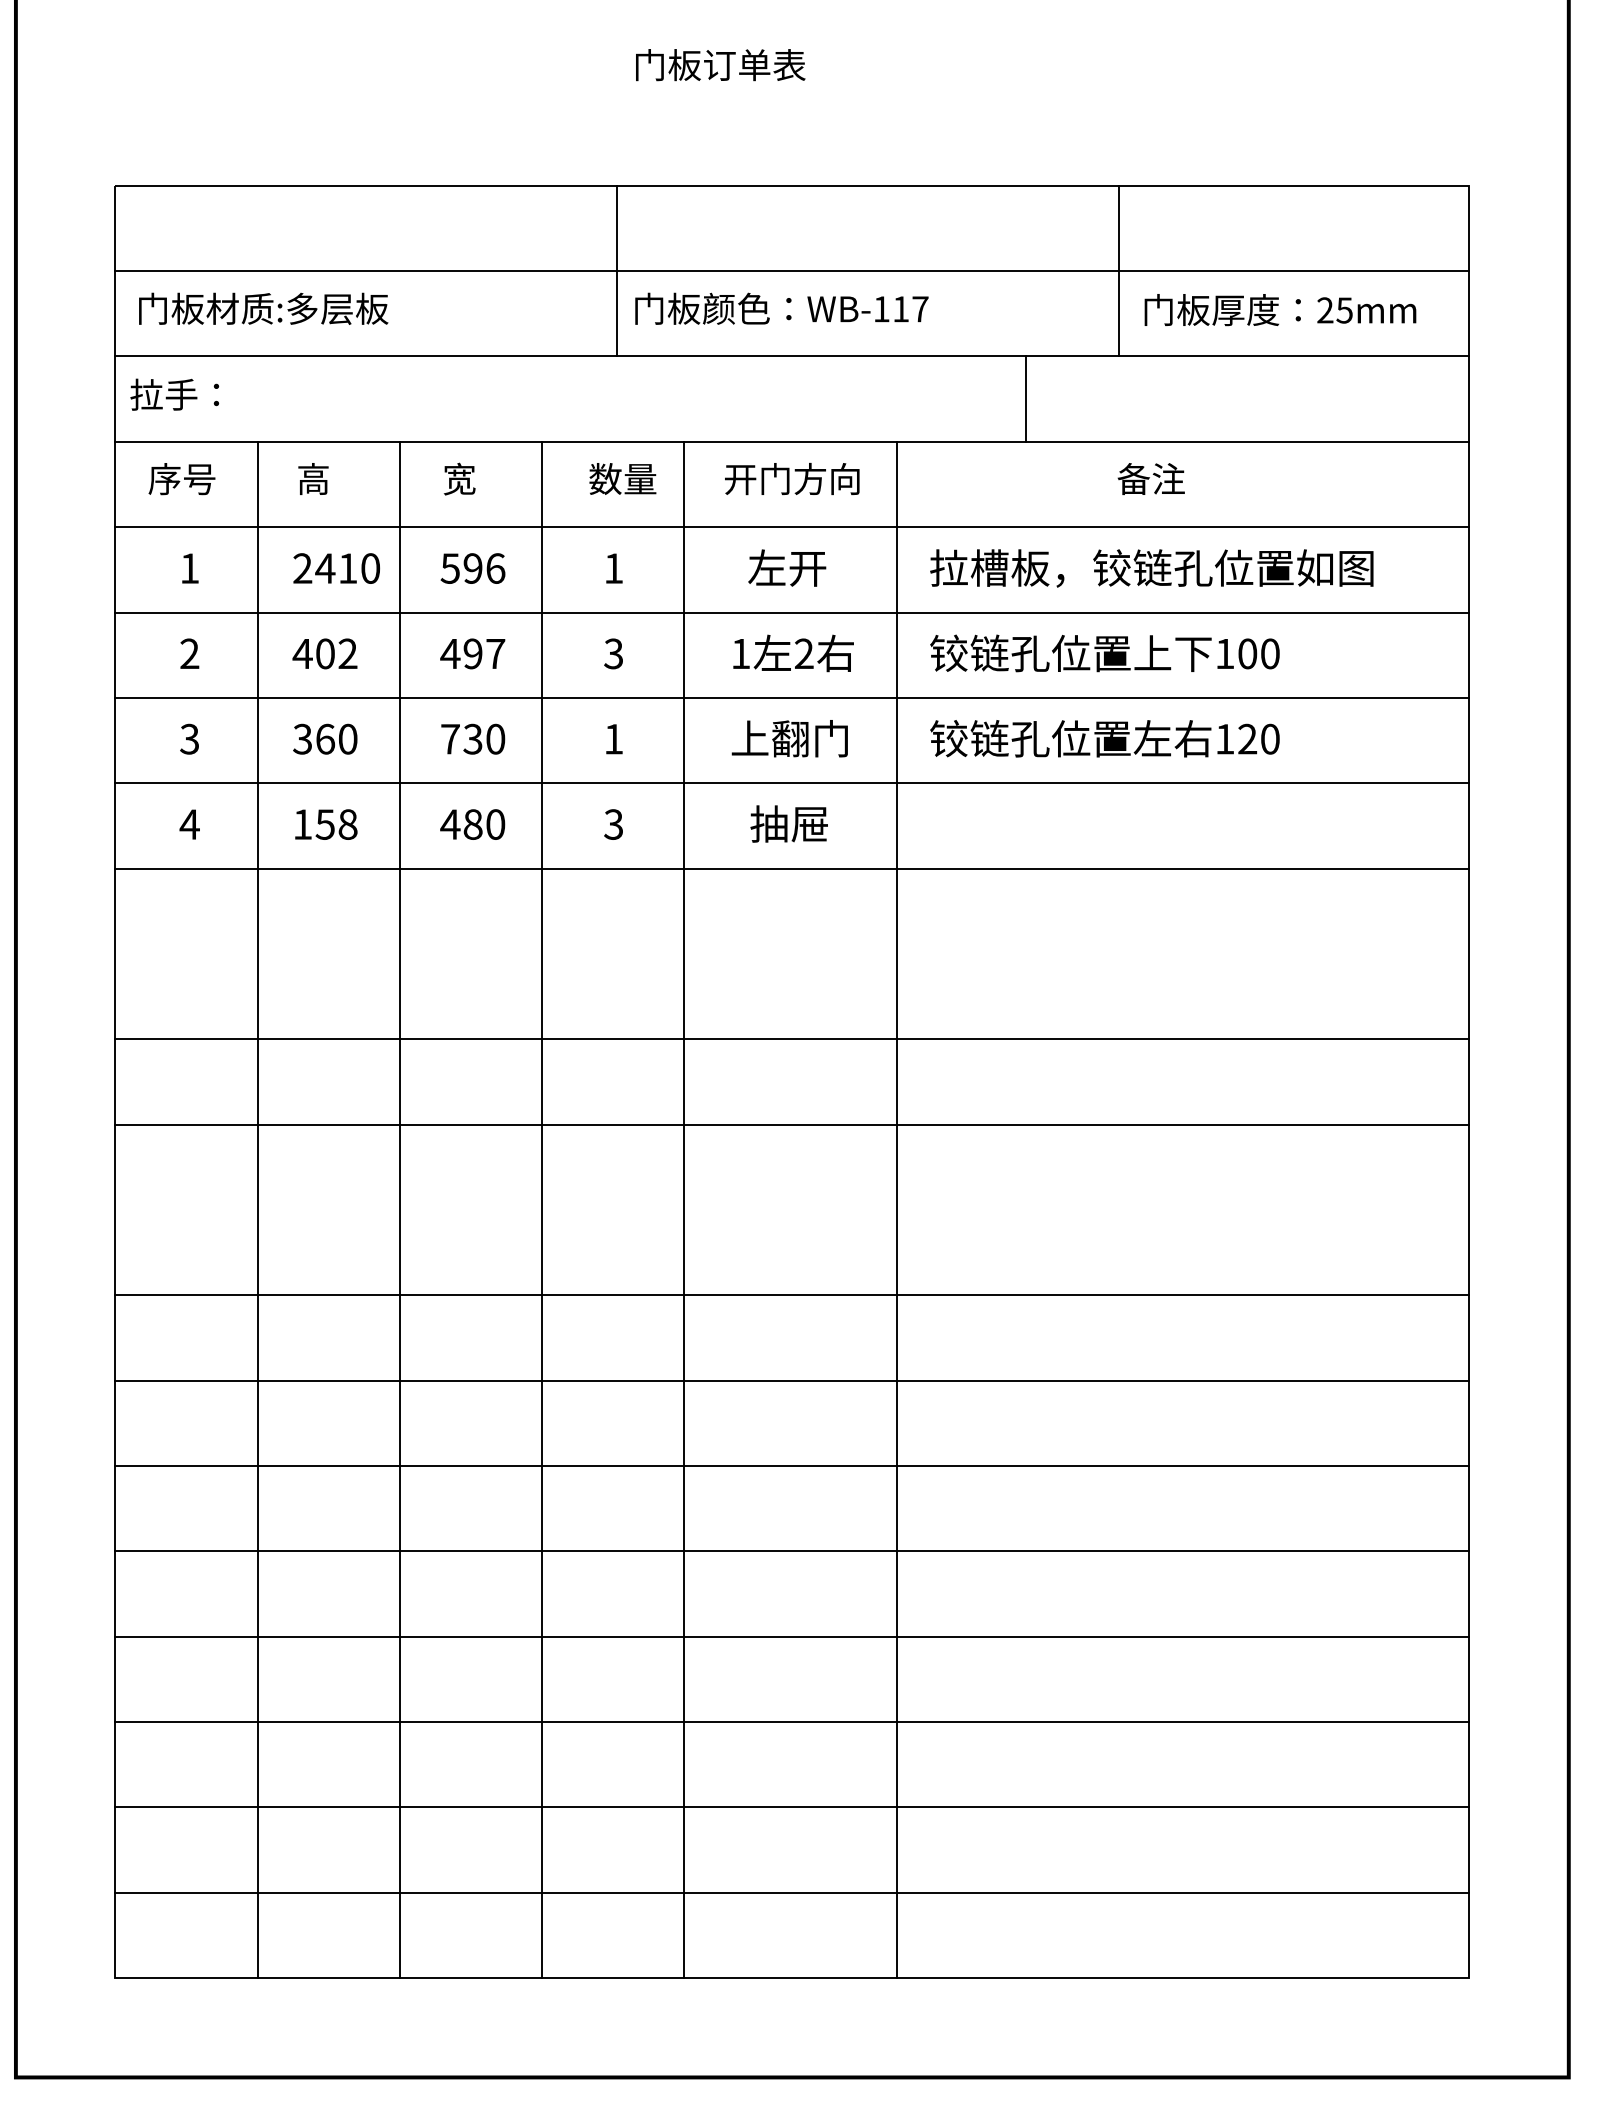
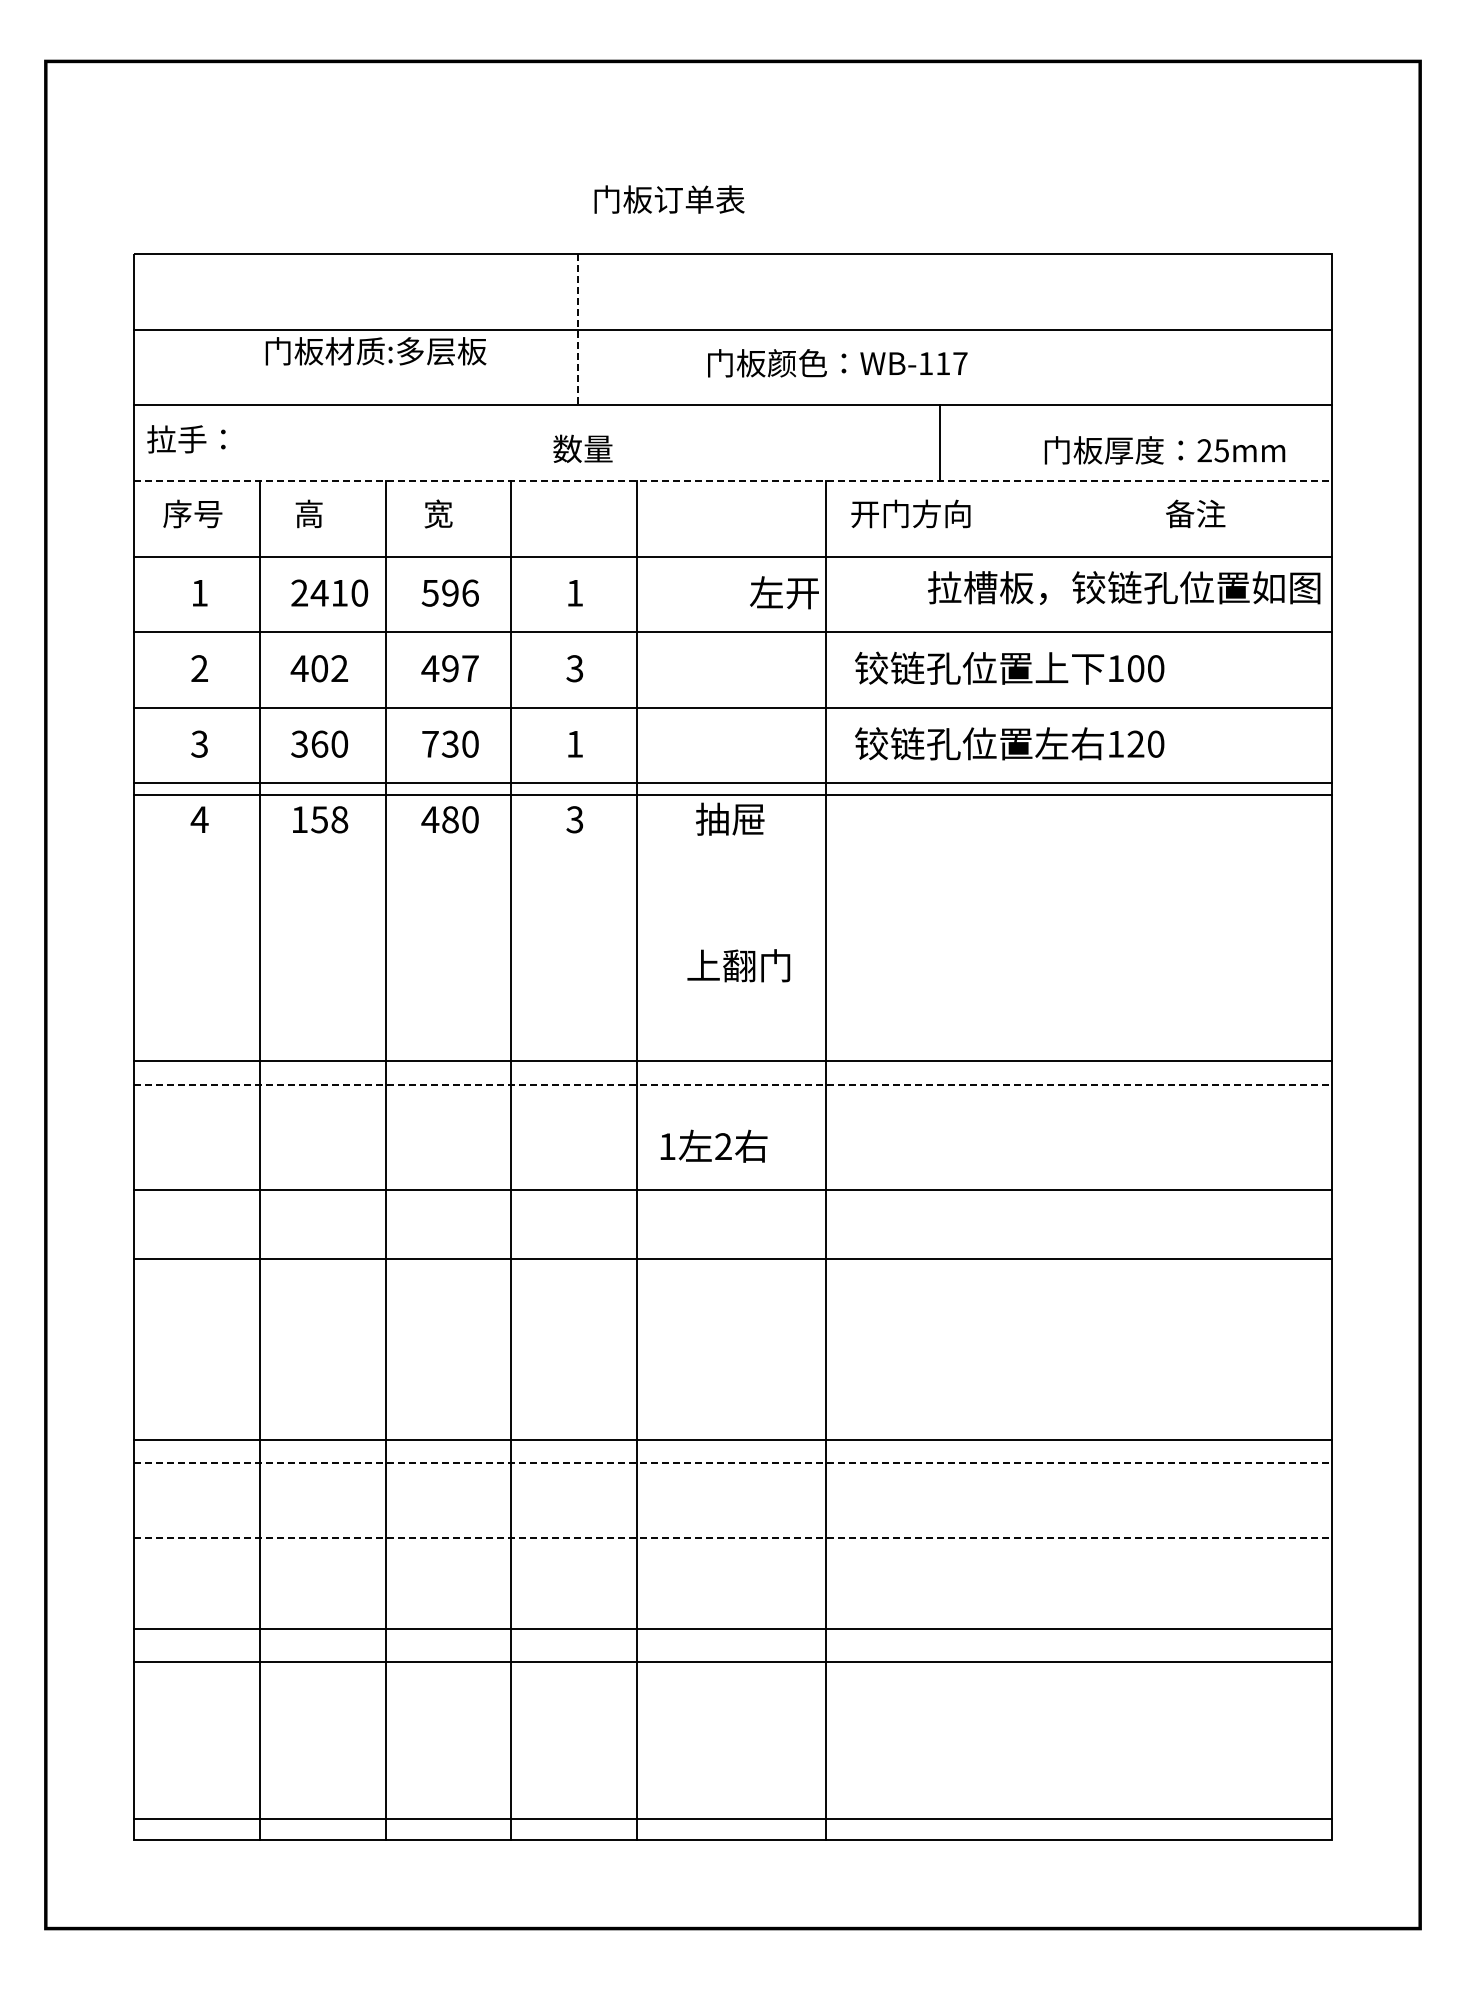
text: (720, 64) -> (669, 199), moved
line: (616, 270) -> (577, 329), solid -> dashed
line: (1118, 270) -> (1021, 329), removed
text: (263, 309) -> (375, 351), moved
text: (781, 309) -> (837, 363), moved
text: (1279, 310) -> (1164, 450), moved
line: (792, 442) -> (733, 481), solid -> dashed
text: (622, 478) -> (582, 448), moved
text: (791, 478) -> (910, 513), moved
text: (1151, 478) -> (1195, 513), moved
text: (787, 567) -> (784, 592), moved
text: (1152, 567) -> (1124, 587), moved
text: (792, 652) -> (713, 1145), moved
text: (789, 738) -> (738, 965), moved
line: (791, 868) -> (732, 794), moved
line: (791, 1038) -> (732, 1060), moved
line: (792, 1124) -> (733, 1085), solid -> dashed
line: (791, 1295) -> (732, 1190), moved
line: (791, 1380) -> (732, 1258), moved
line: (791, 1466) -> (732, 1440), moved
line: (792, 1550) -> (733, 1462), solid -> dashed
line: (792, 1636) -> (733, 1538), solid -> dashed
line: (791, 1721) -> (732, 1661), moved
line: (791, 1807) -> (732, 1629), moved
line: (791, 1892) -> (732, 1818), moved

